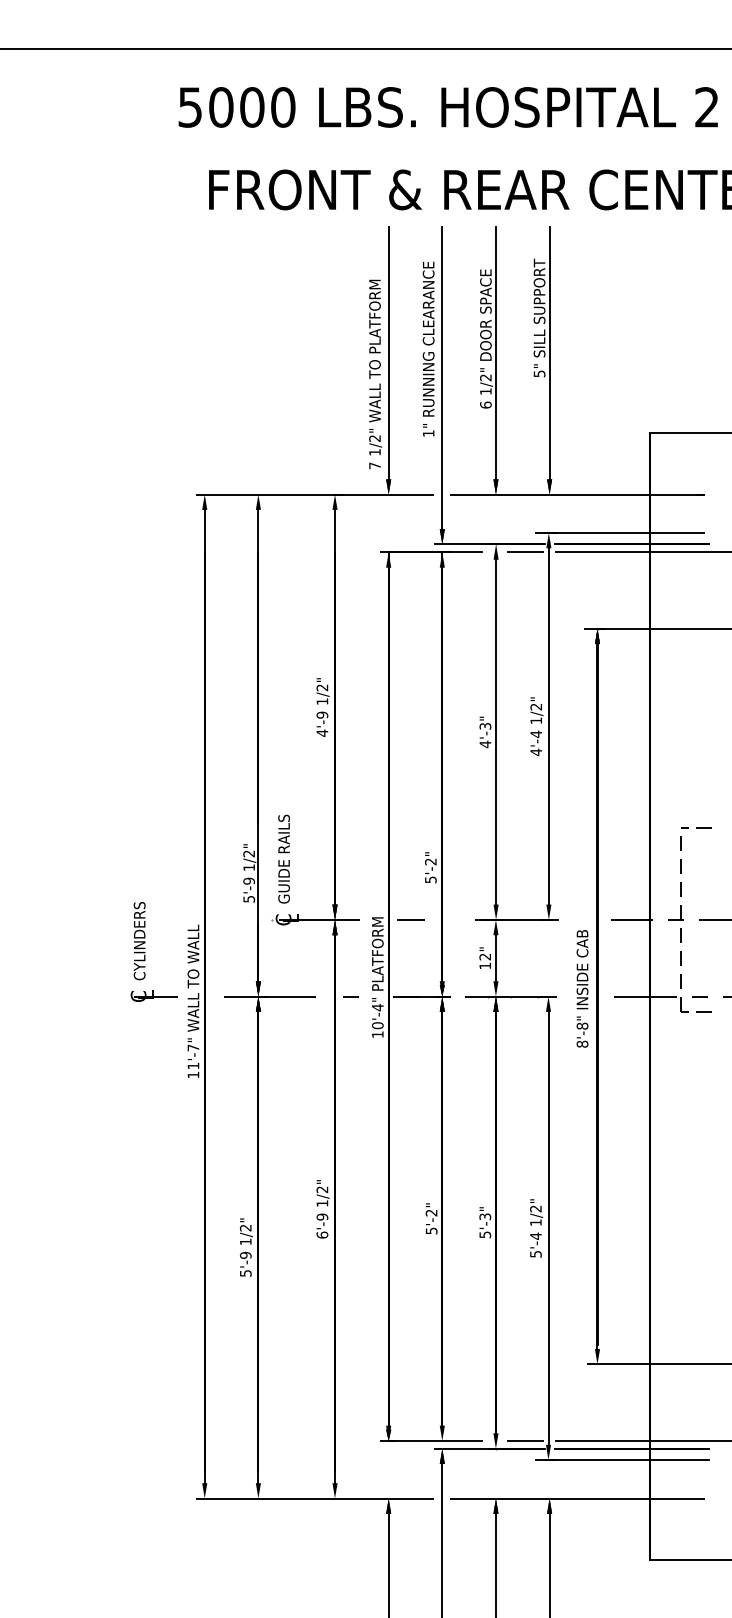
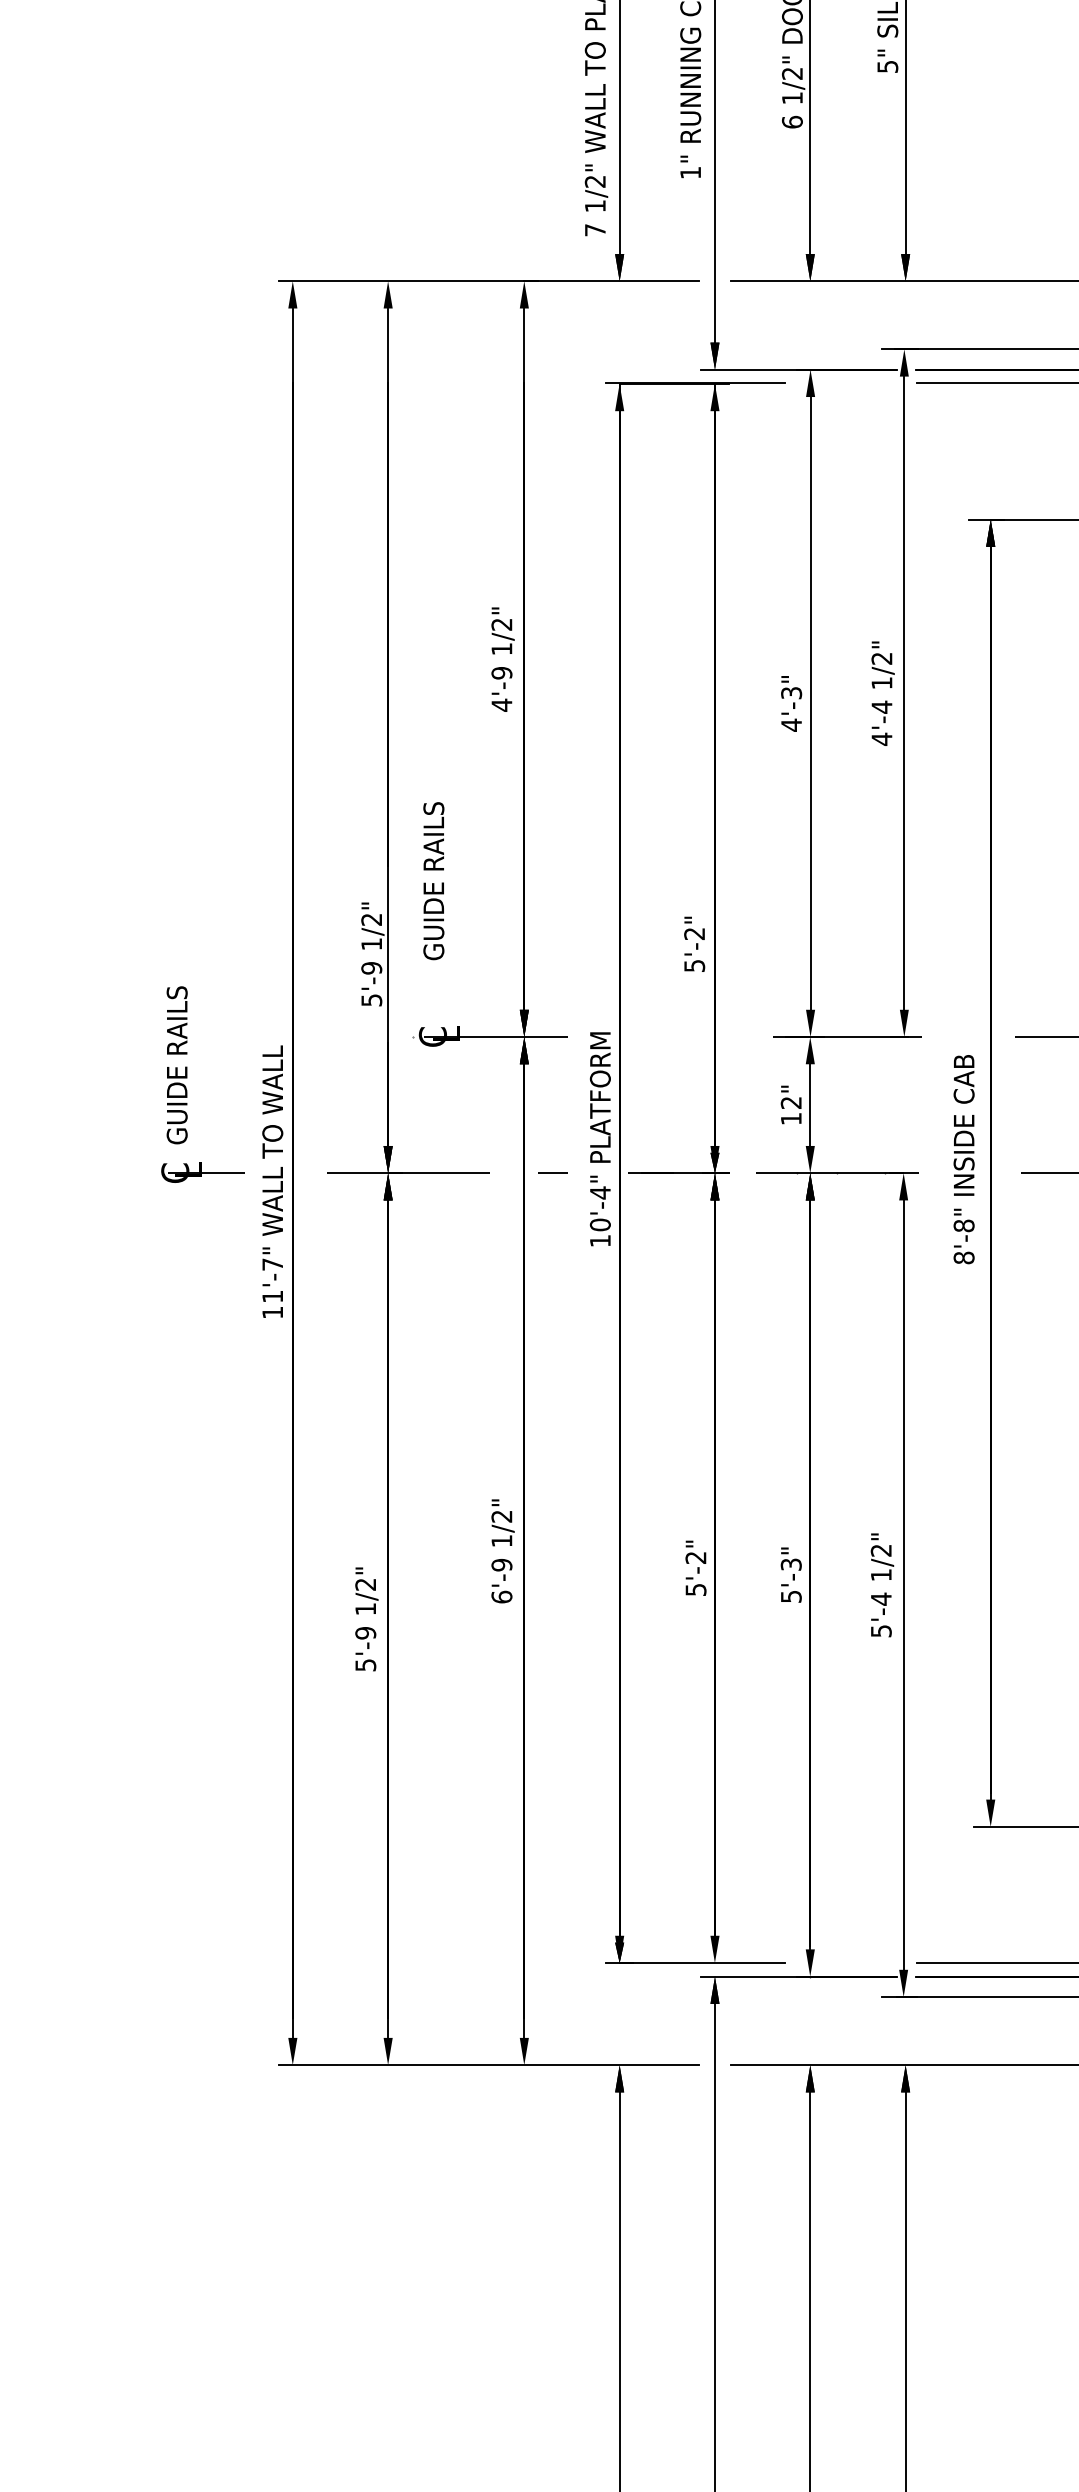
line: (525, 552) -> (862, 384), removed
text: (283, 858) -> (432, 879), moved
line: (410, 919) -> (658, 1036), removed
text: (139, 932) -> (176, 1059), CYLINDERS -> GUIDE RAILS
line: (525, 1441) -> (862, 1963), removed

